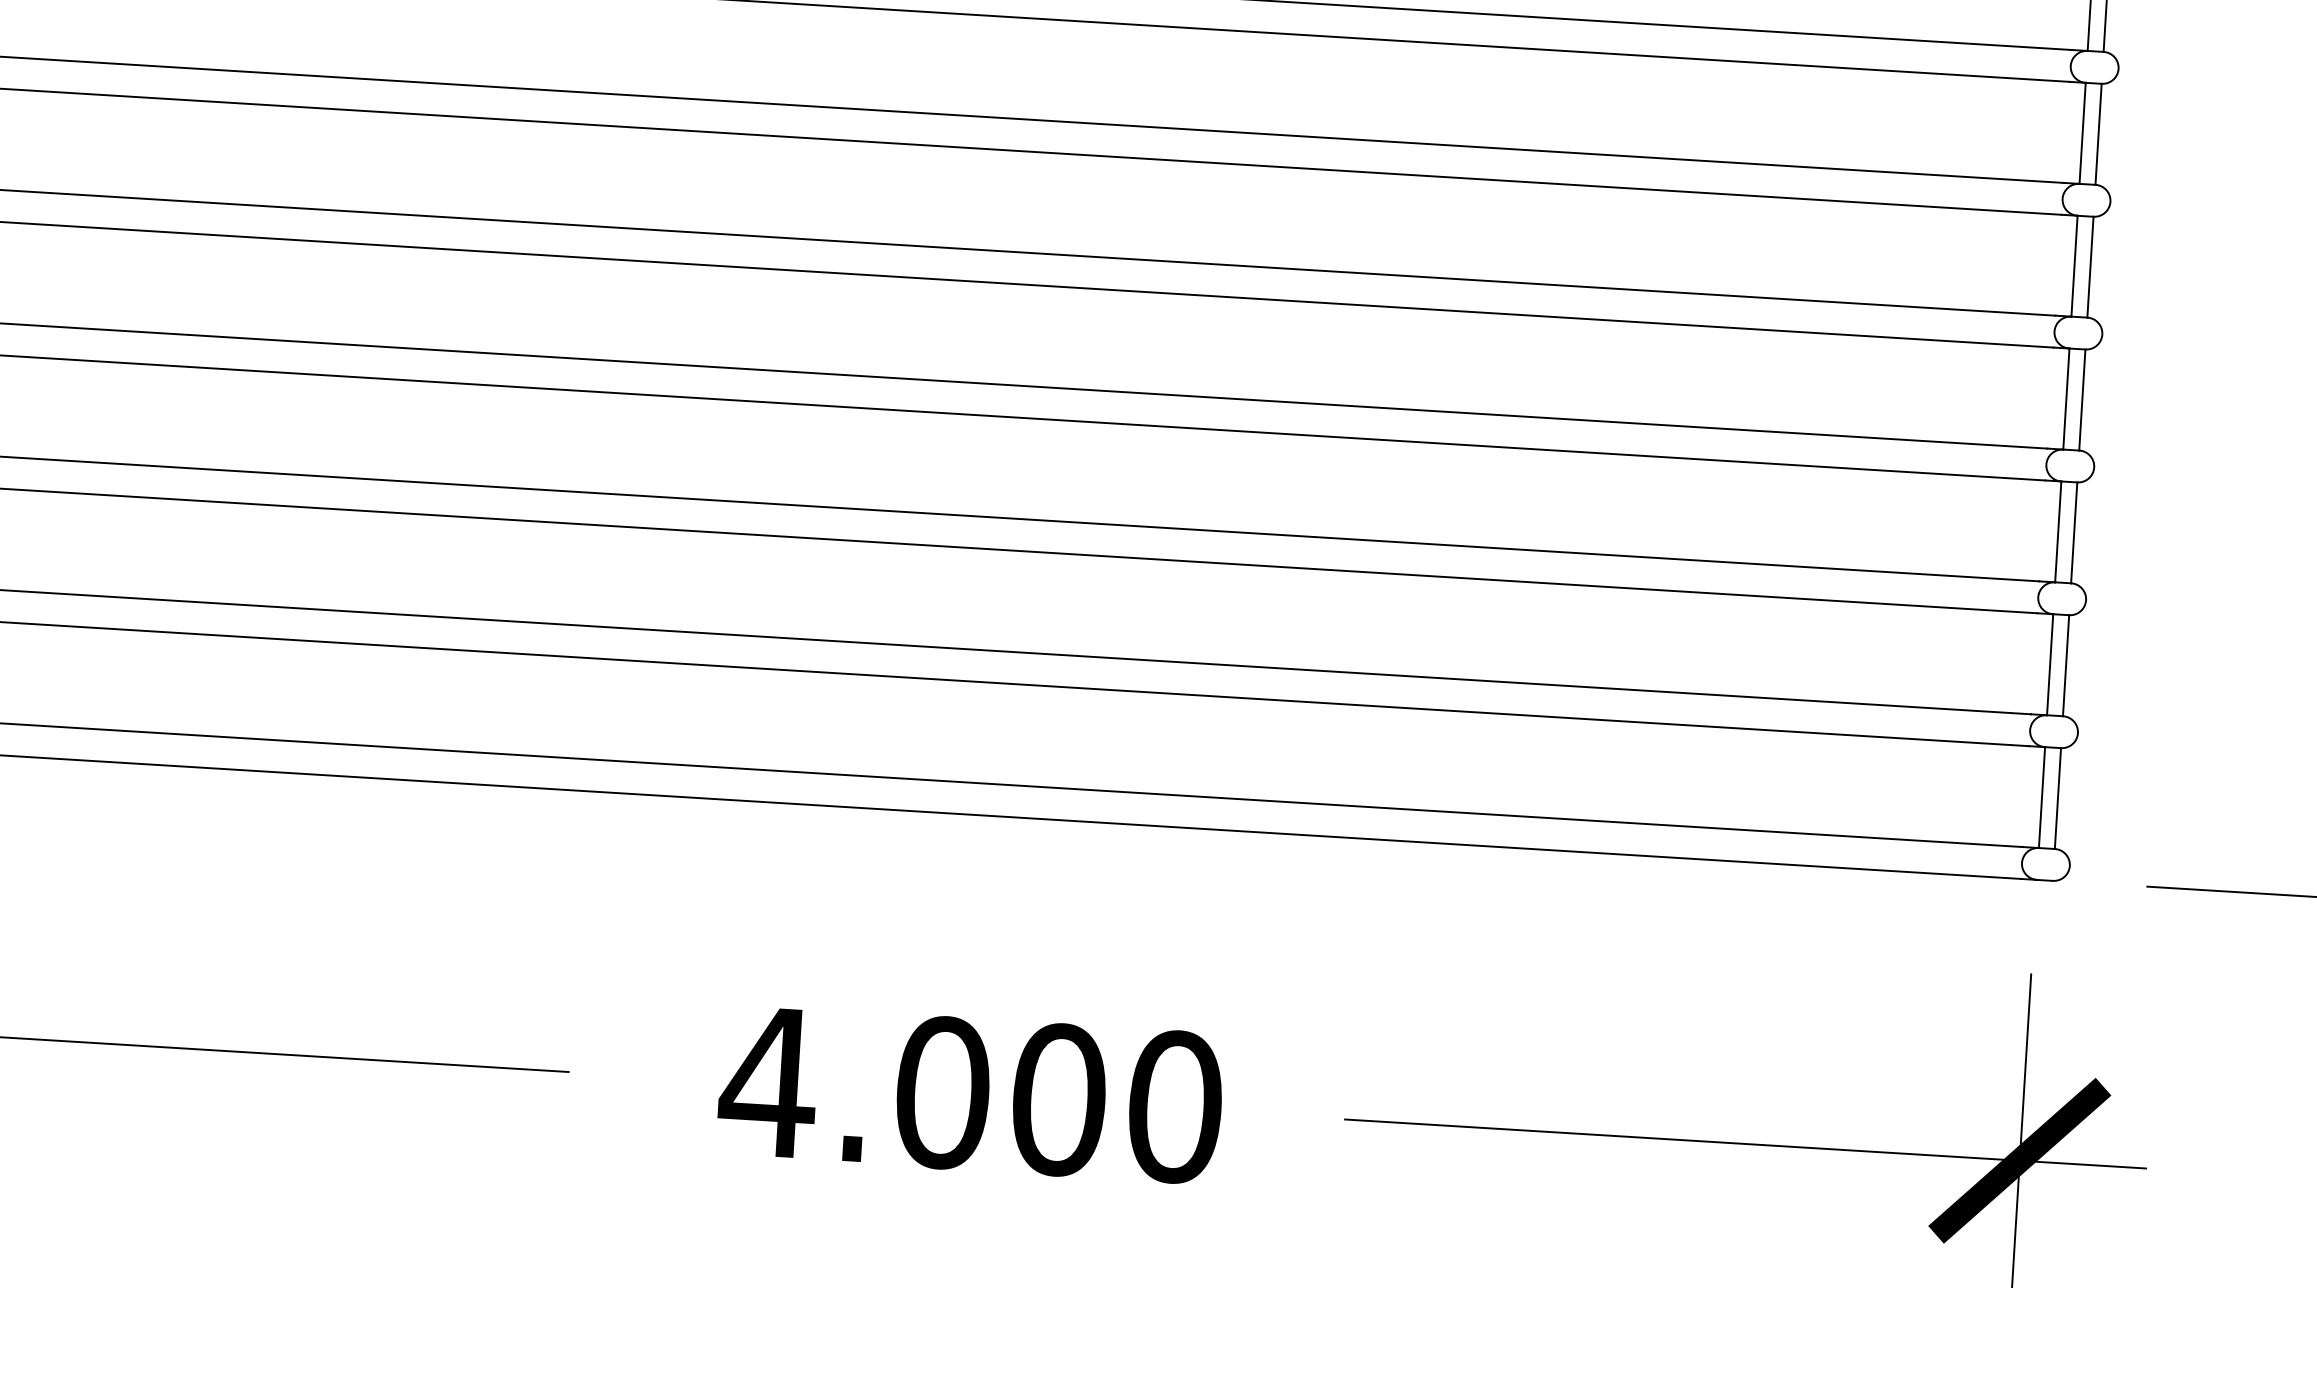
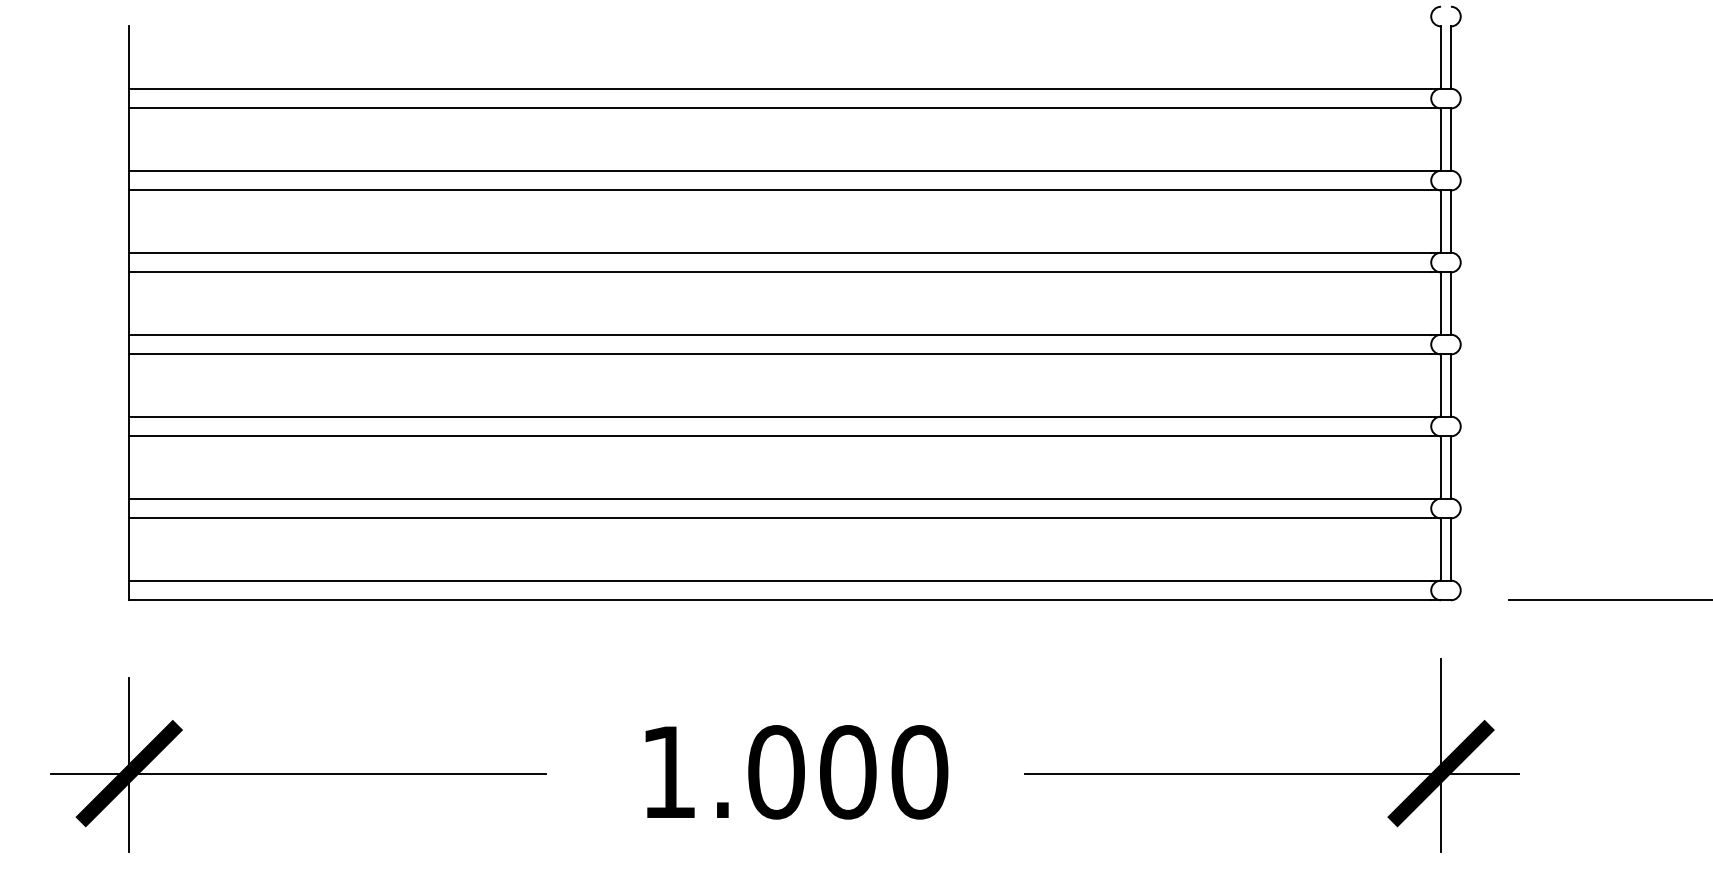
text: (768, 1080) -> (668, 771), 4.000 -> 1.000

